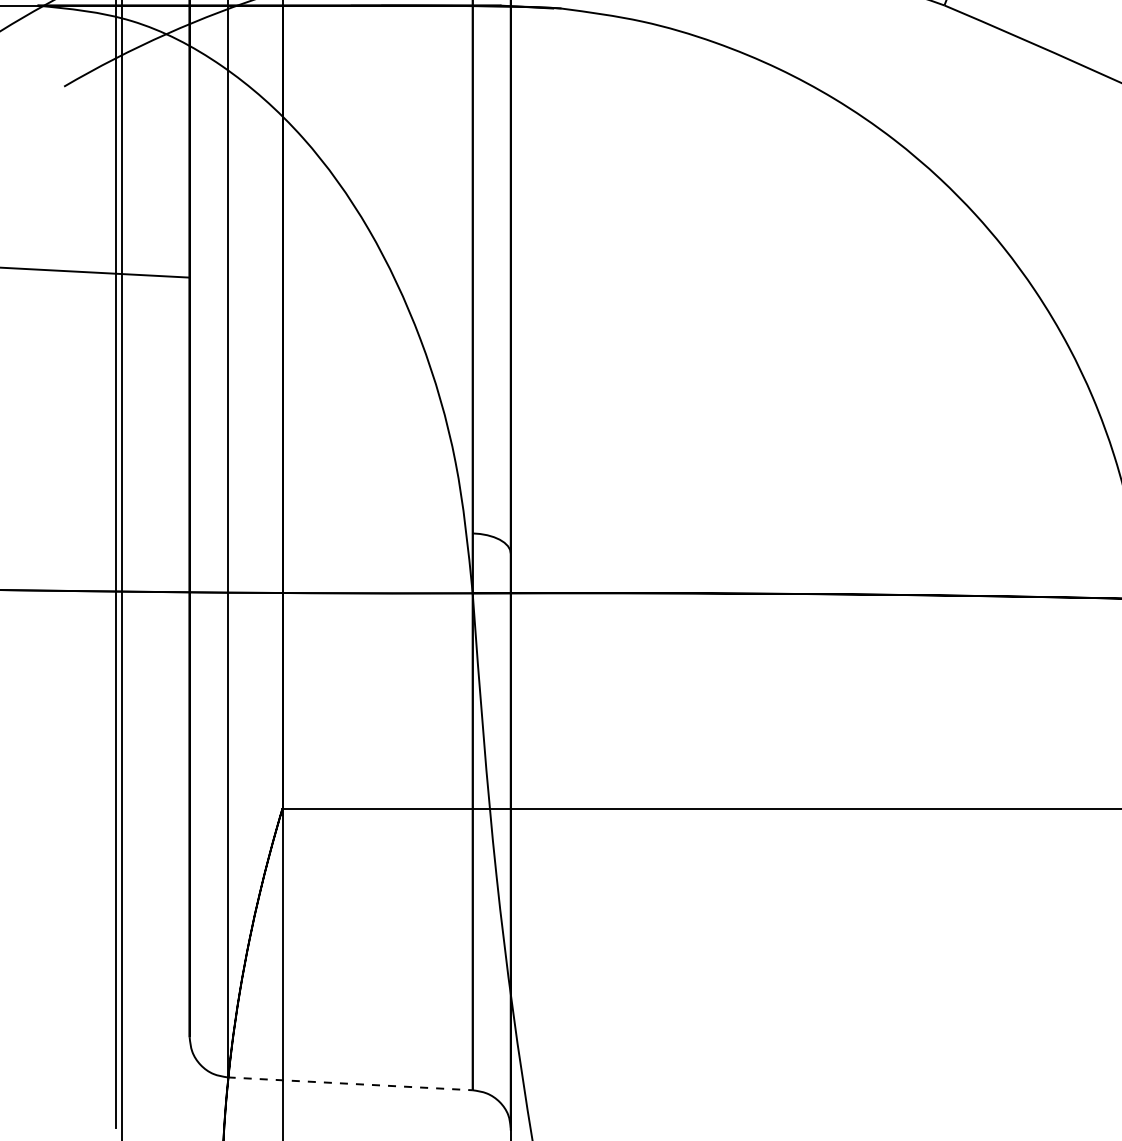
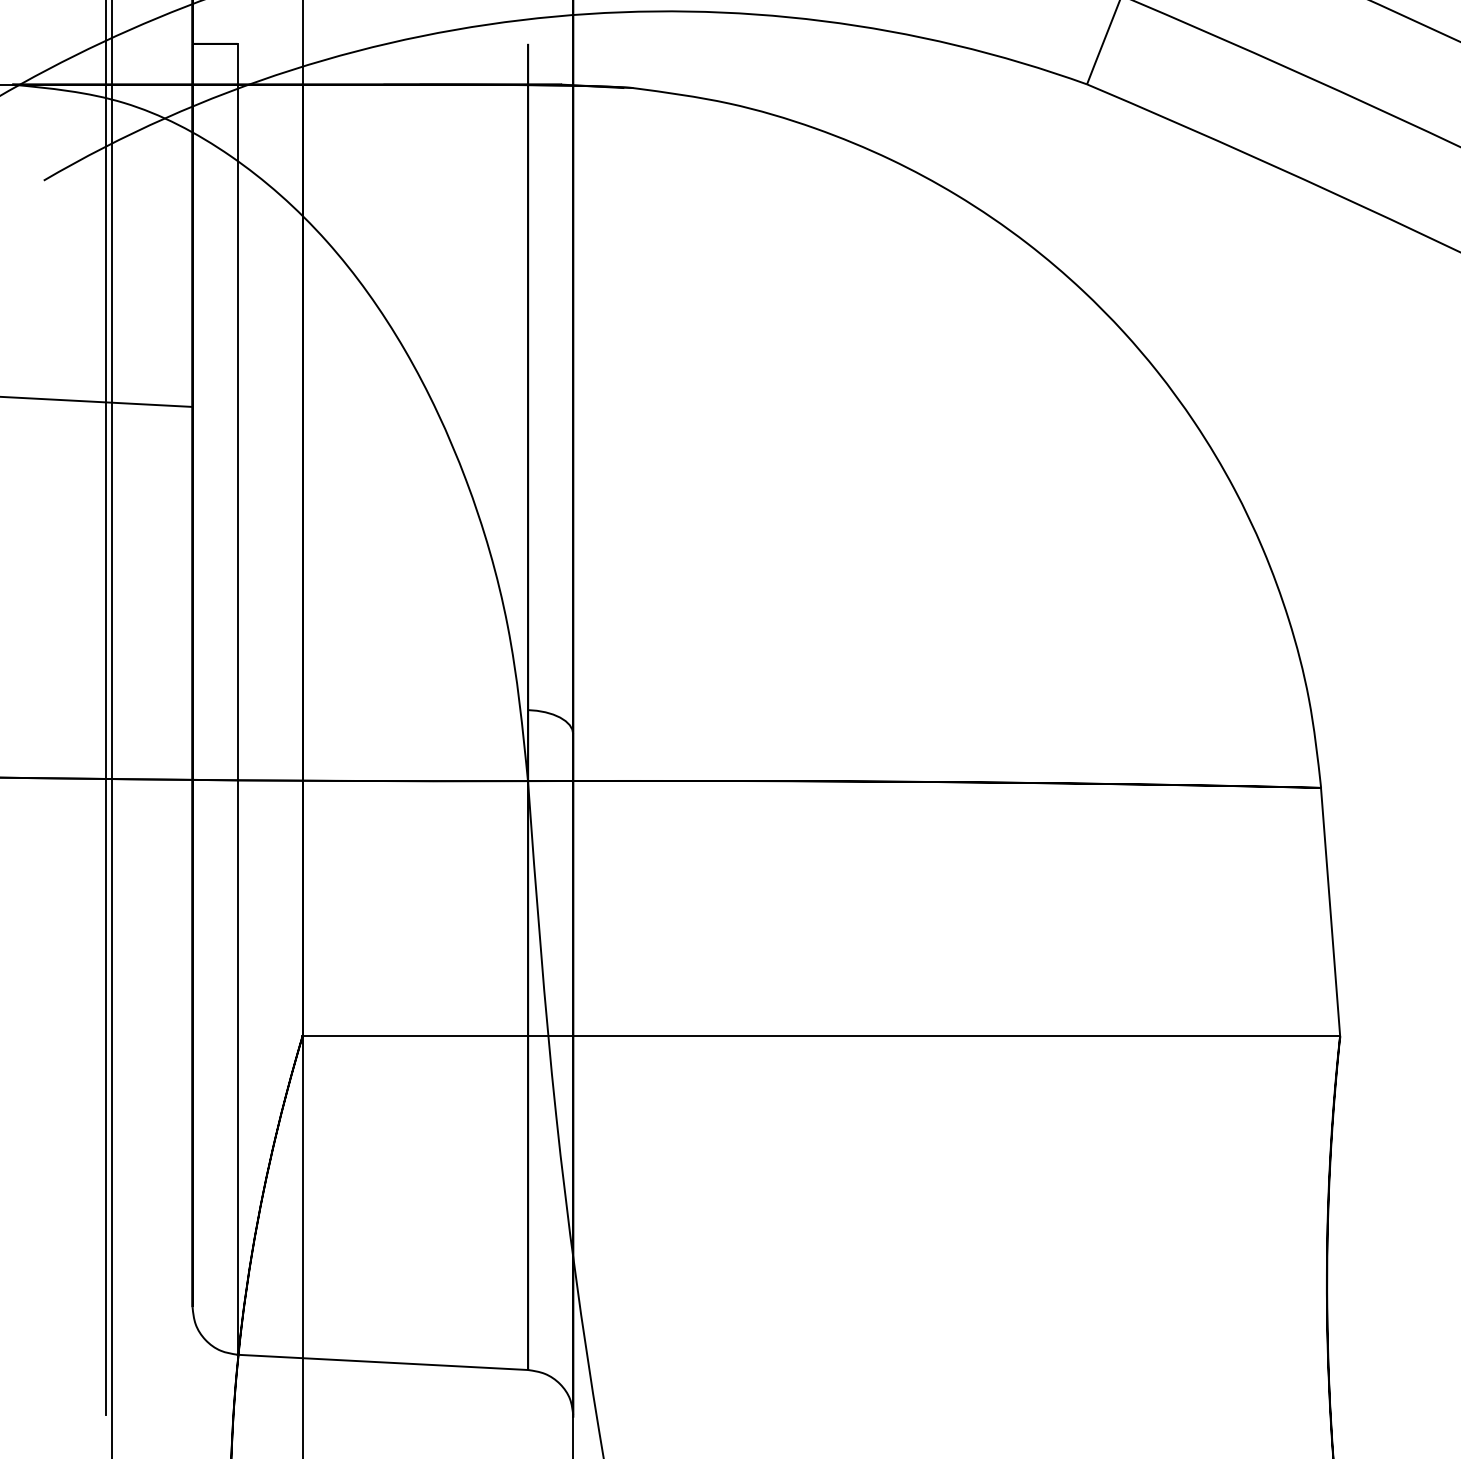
line: (349, 1083) -> (382, 1362), dashed -> solid

